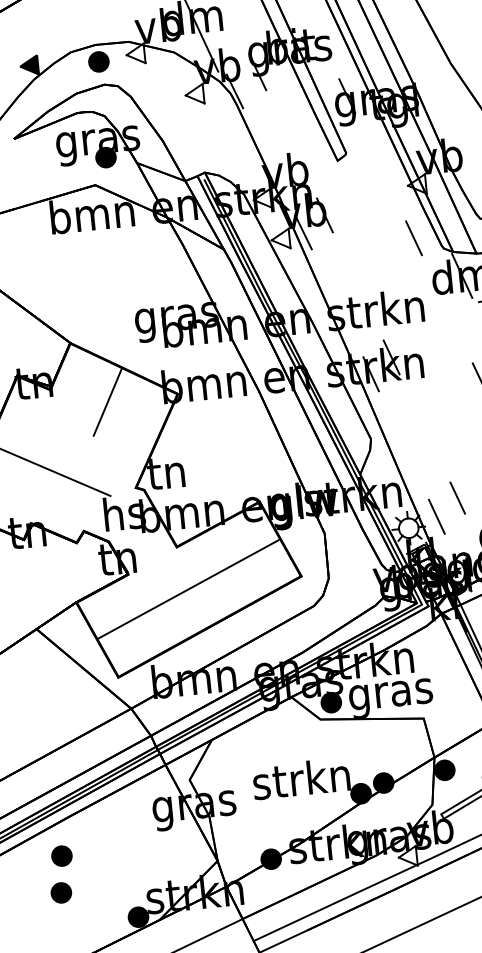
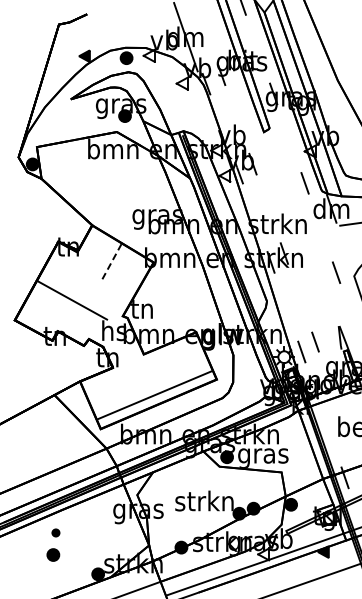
line: (108, 402) -> (111, 263), solid -> dashed
line: (188, 589) -> (154, 395), moved
part: (61, 855) -> (55, 532), size x0.6

